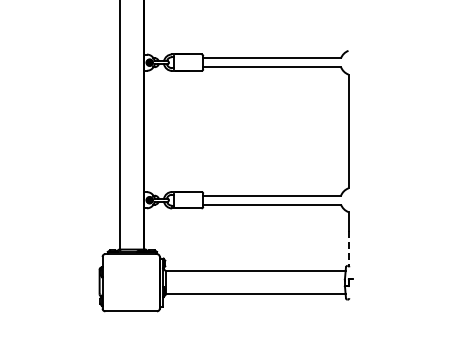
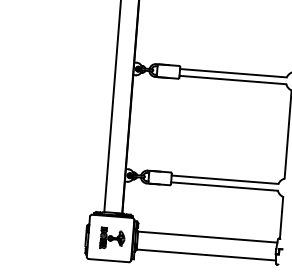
line: (348, 249) -> (280, 225), dashed -> solid
part: (133, 282) -> (112, 238), added

